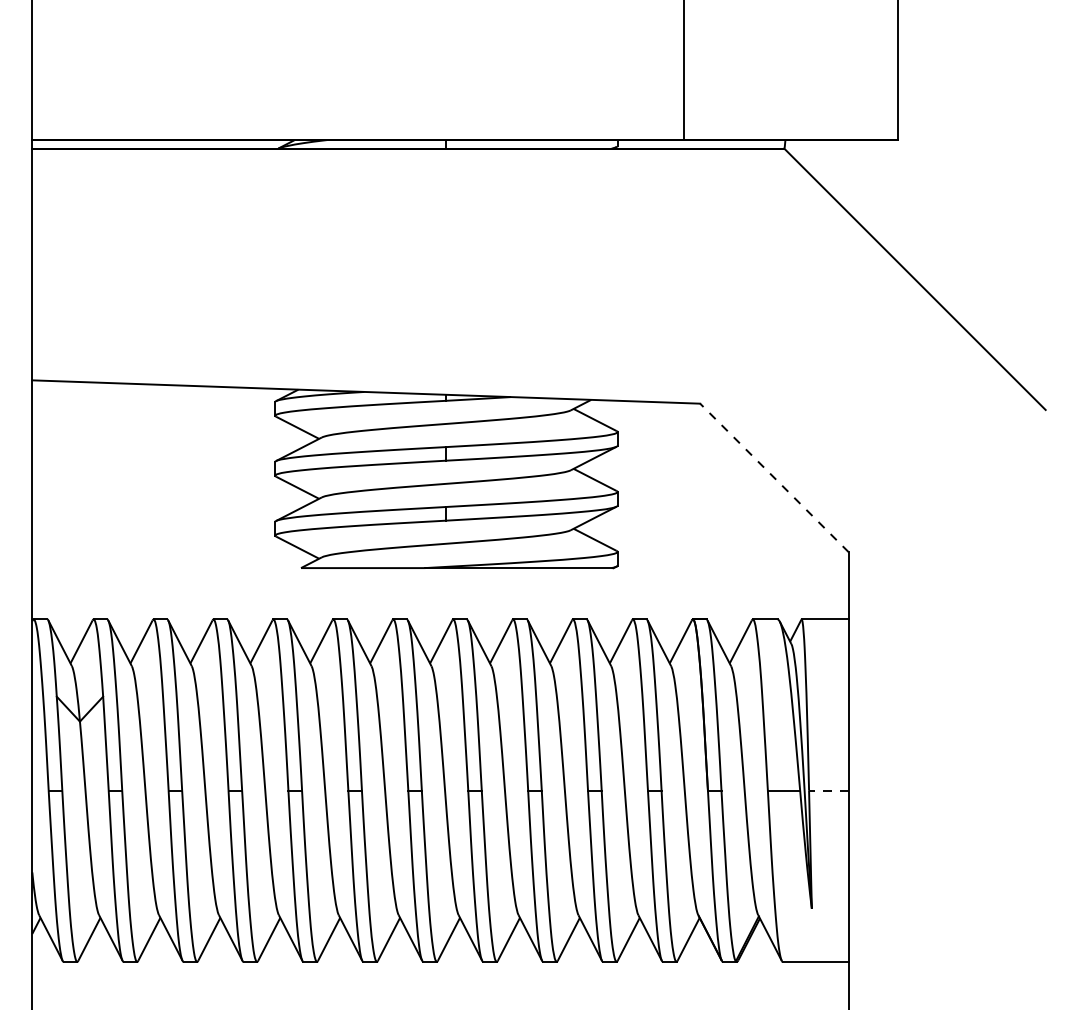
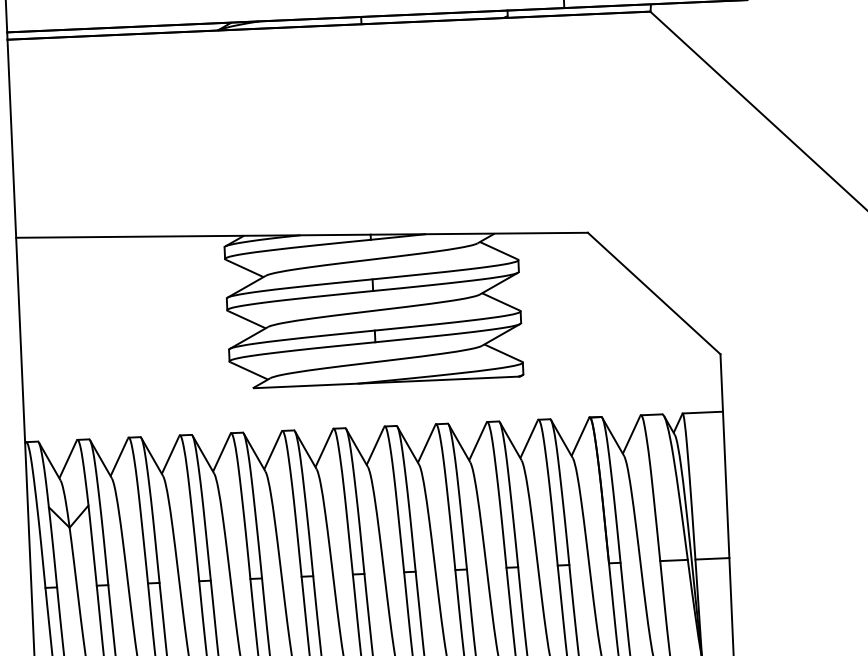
line: (774, 477) -> (654, 293), dashed -> solid
line: (828, 790) -> (712, 558), dashed -> solid

